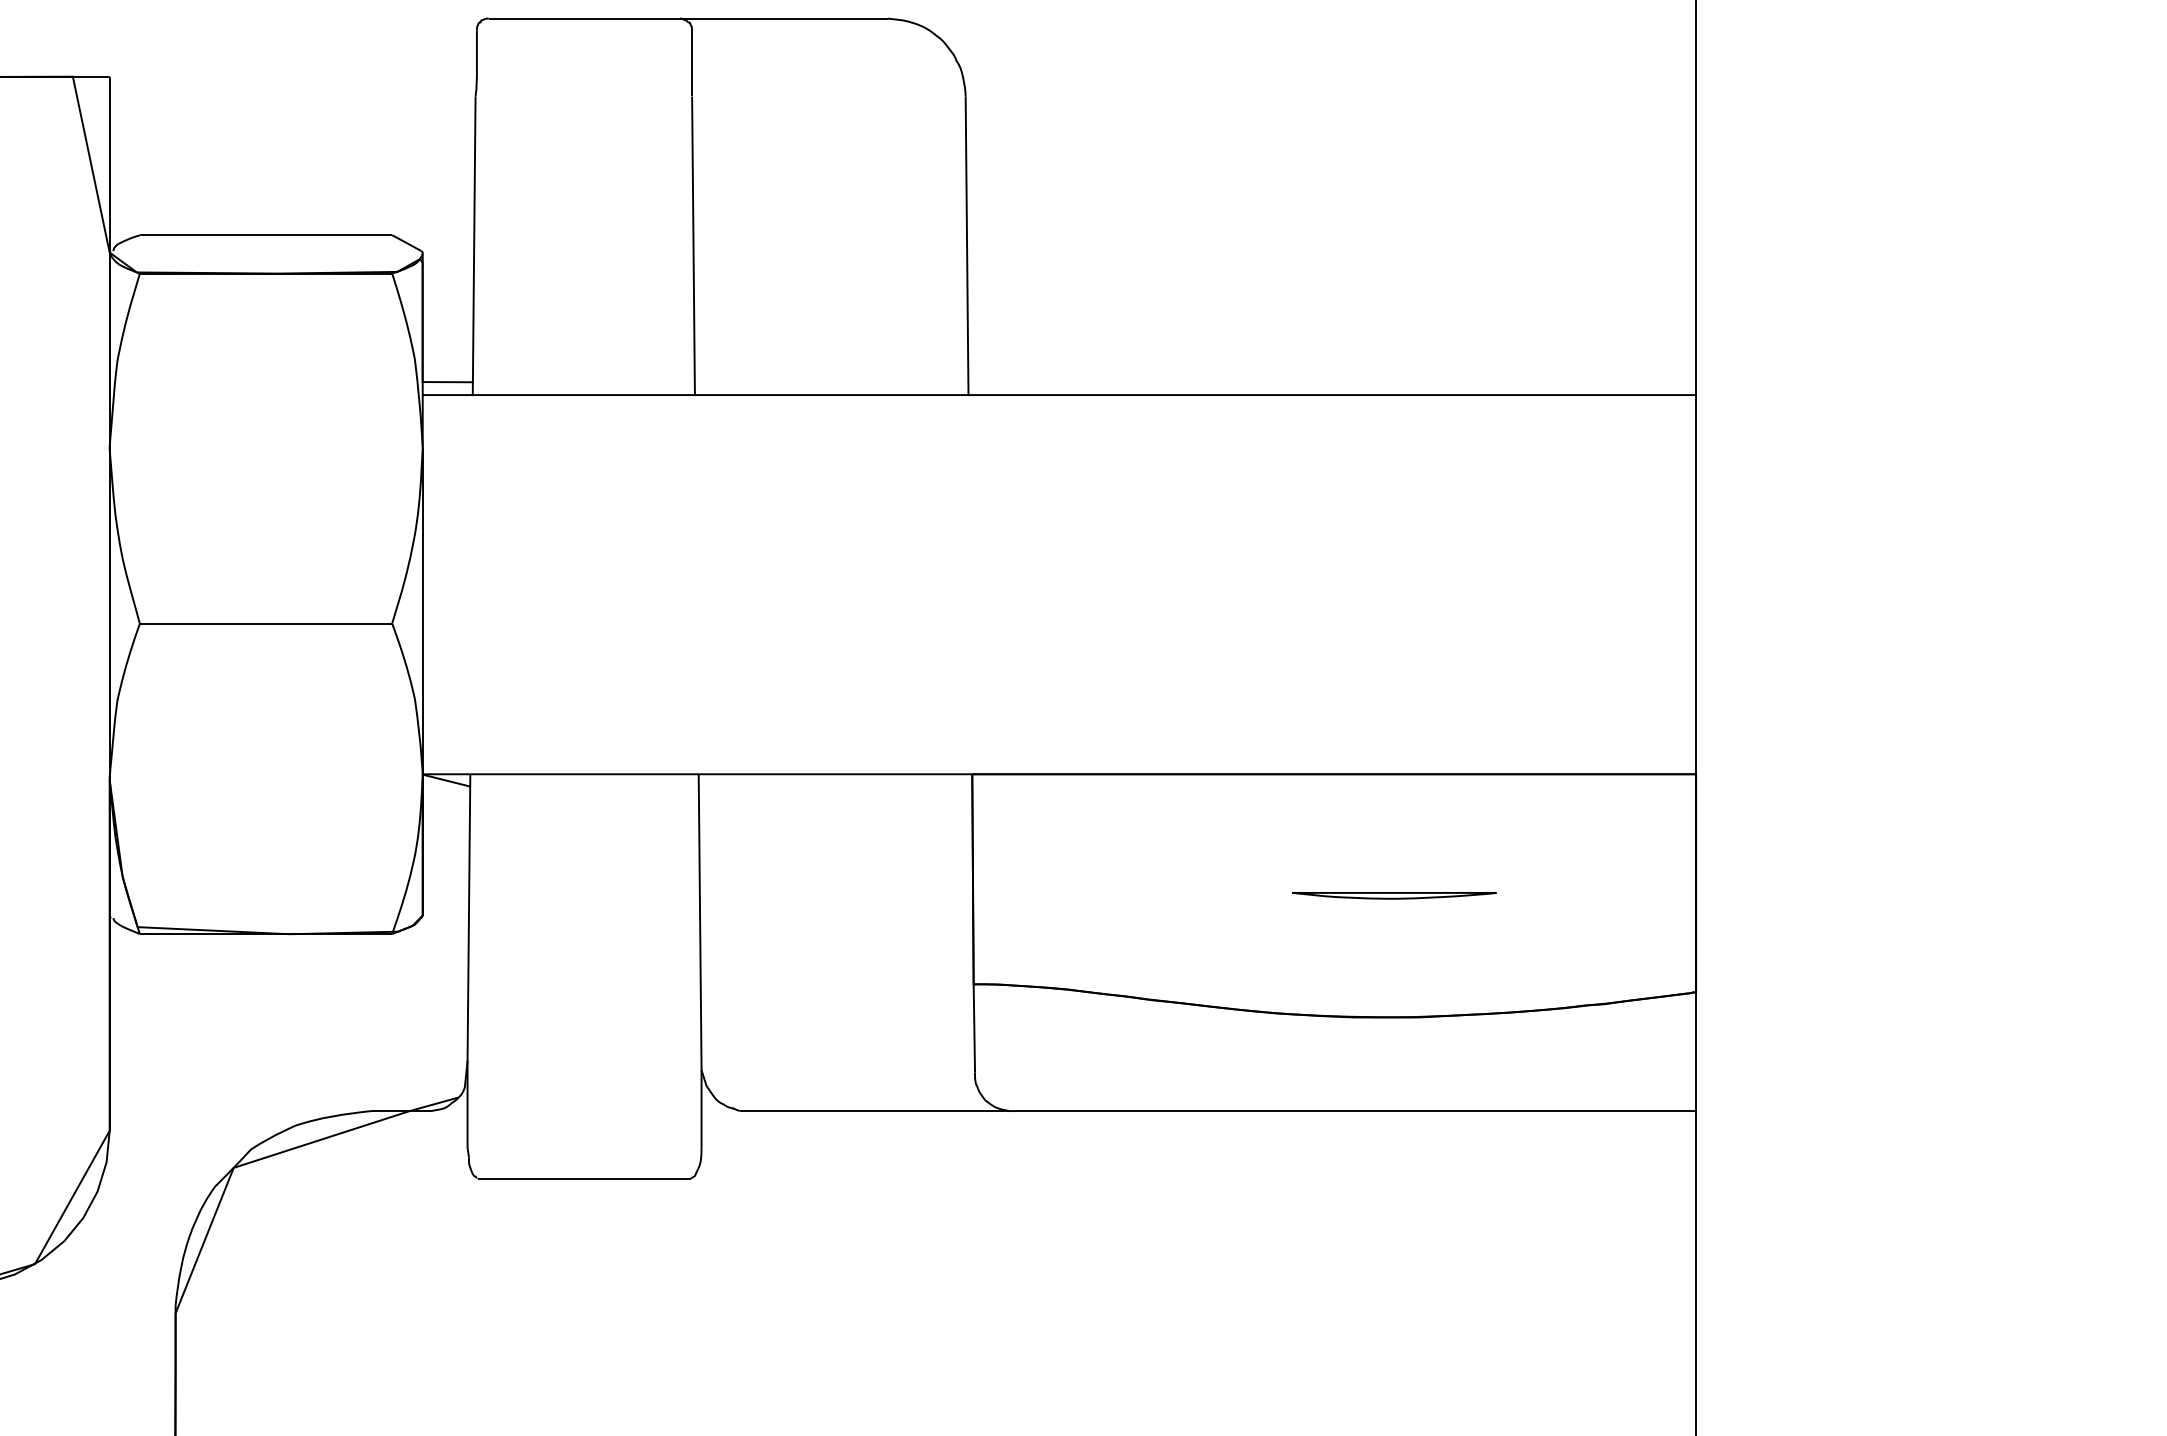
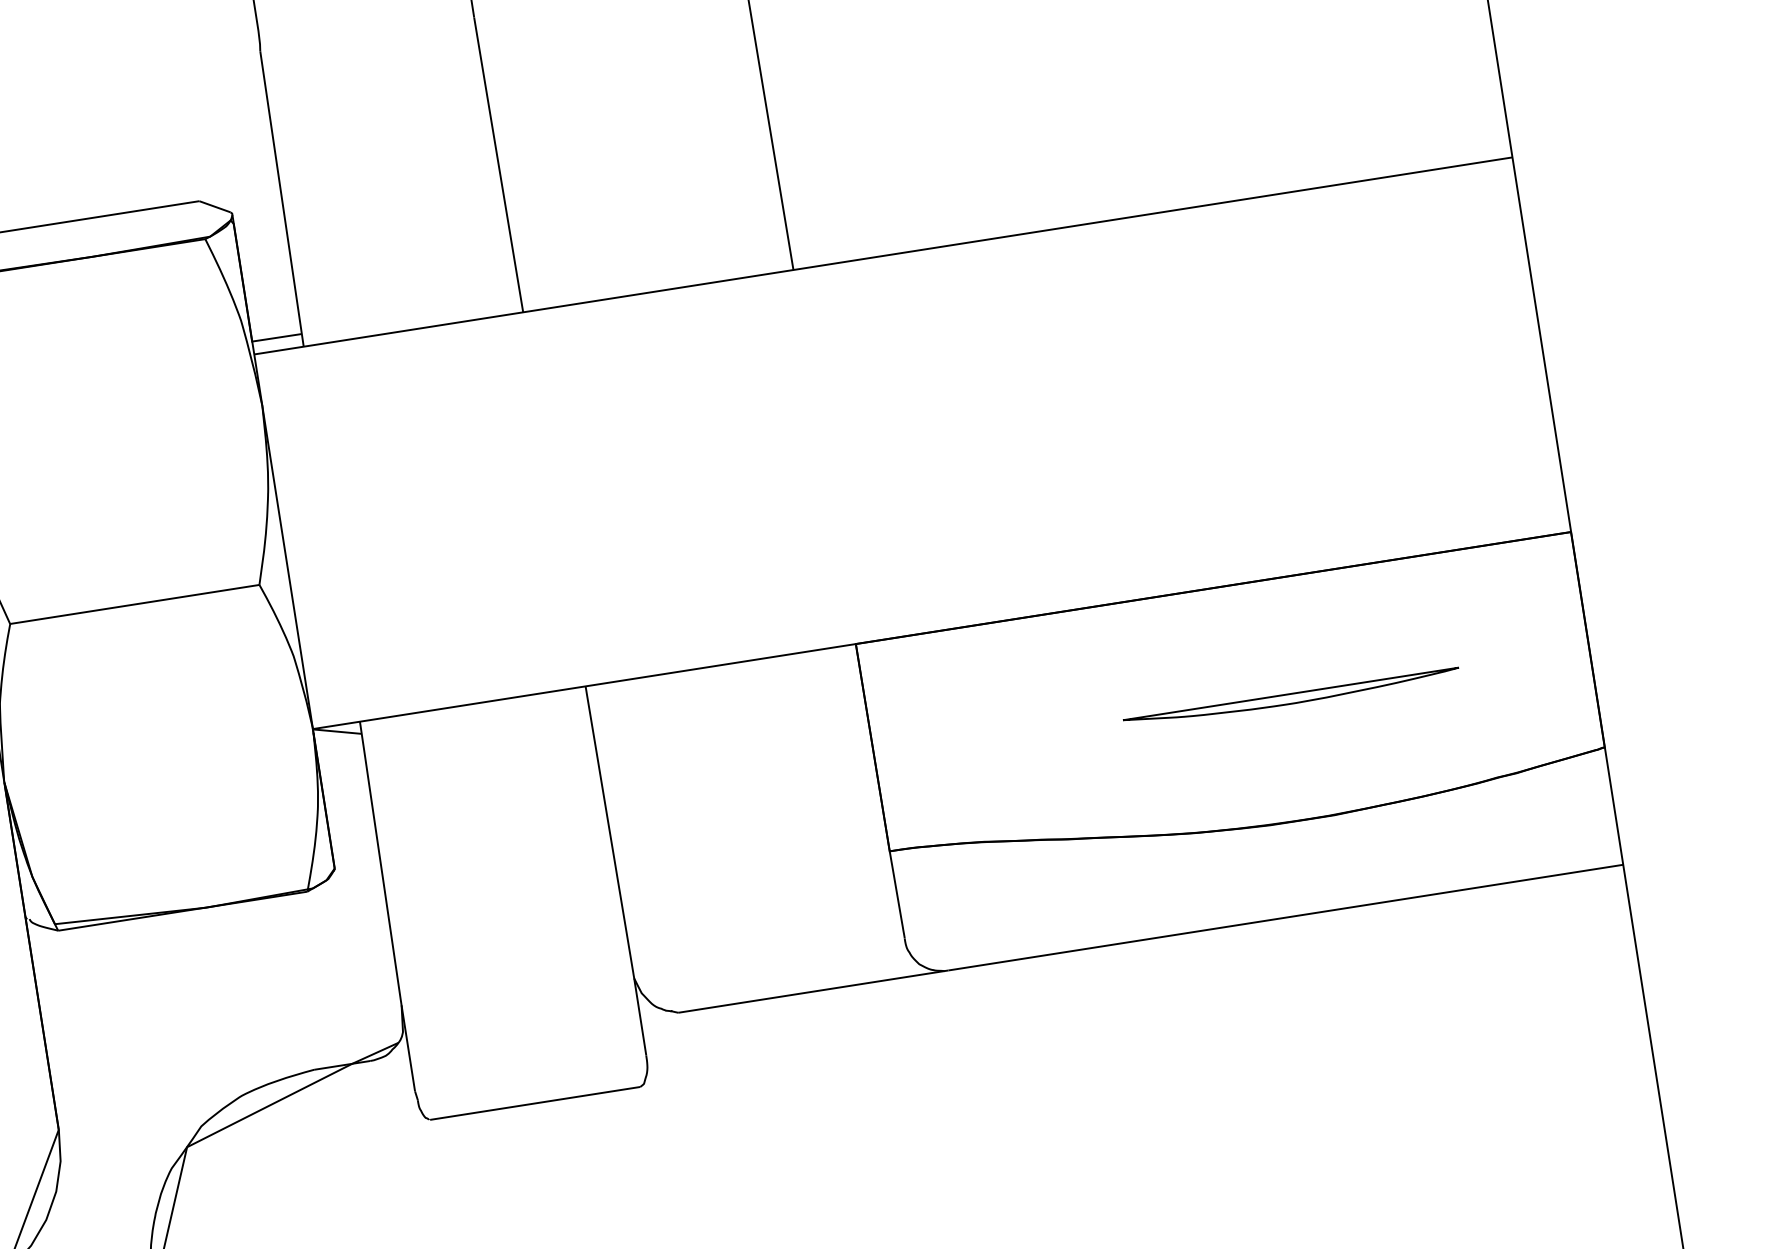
part: (1394, 895) -> (1291, 698), size x1.67

